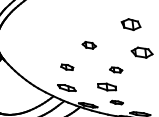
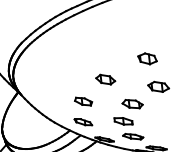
part: (89, 45) -> (105, 79), size x1.43
part: (67, 67) -> (83, 101), size x1.43
part: (116, 70) -> (132, 104), size x1.67
part: (117, 102) -> (133, 136), size x1.67

